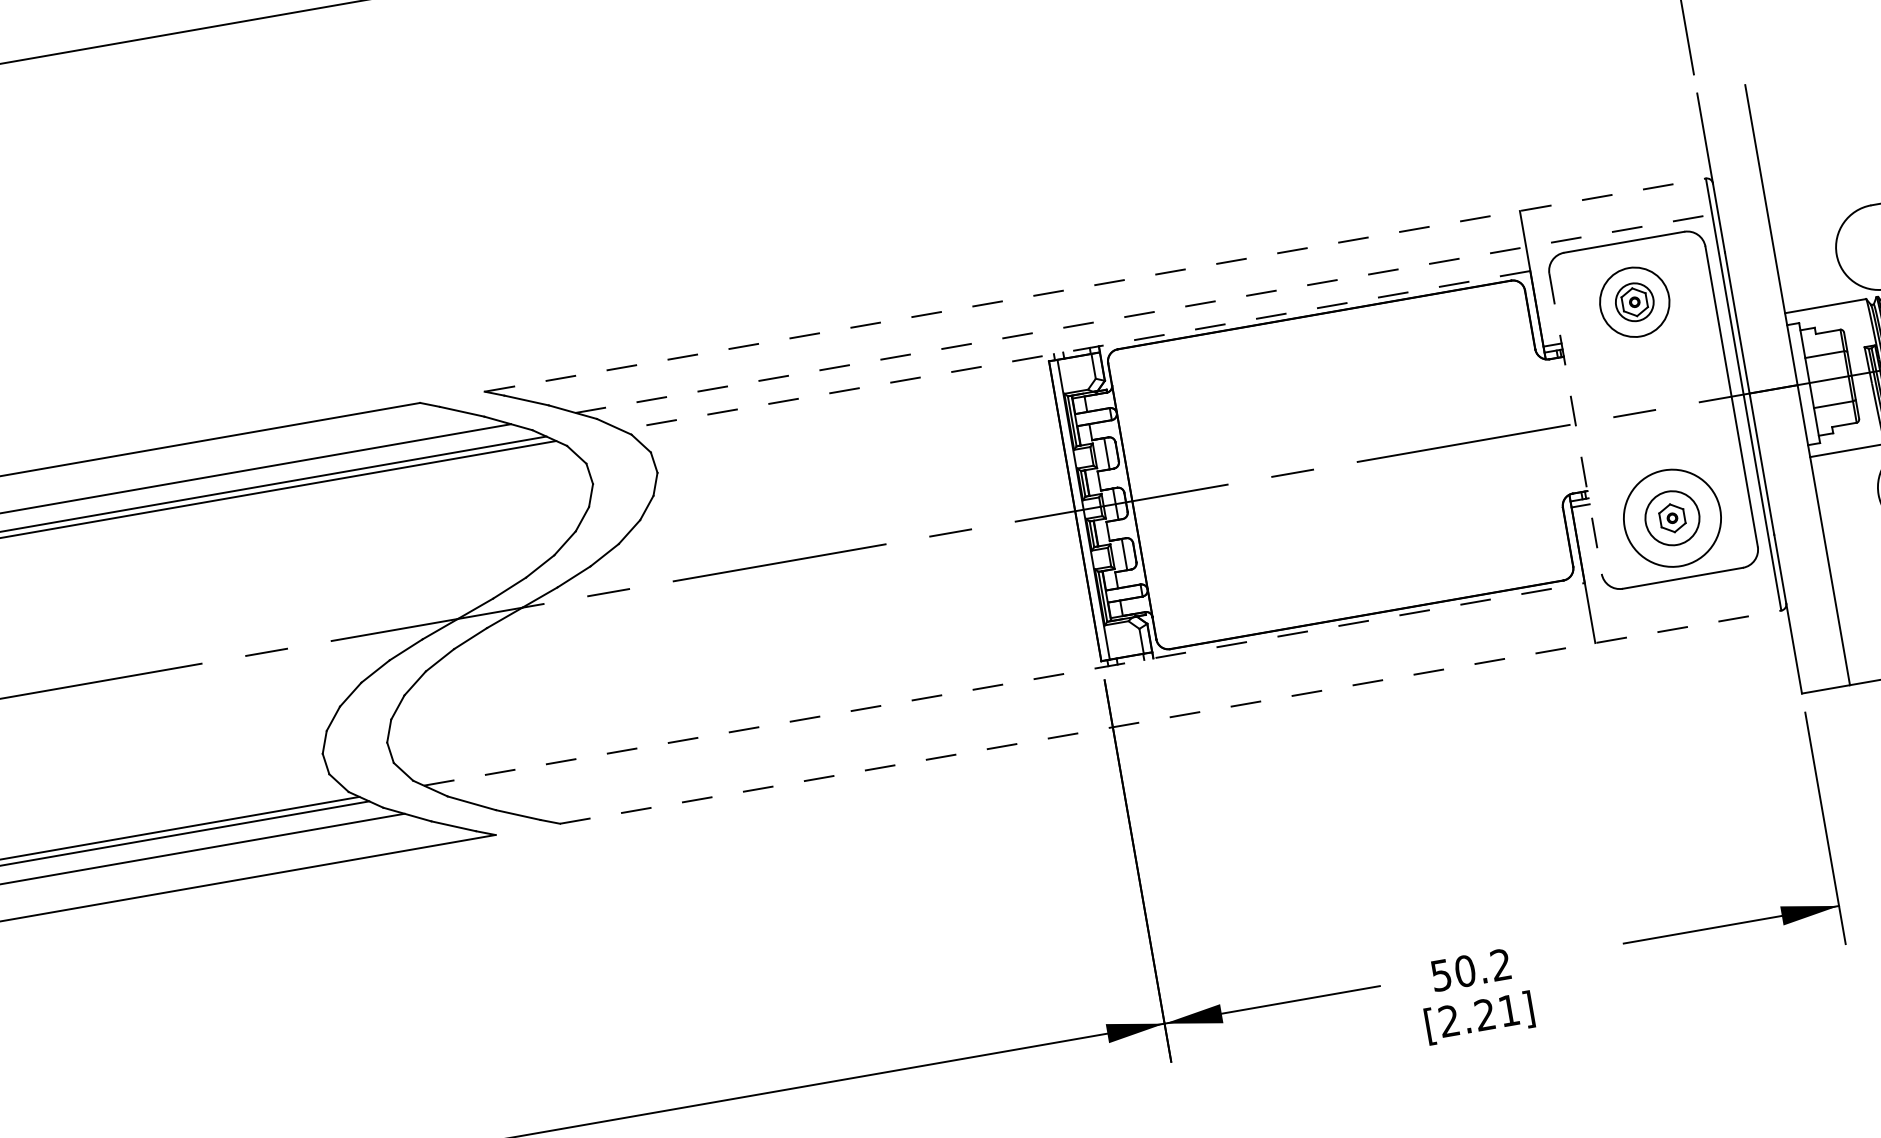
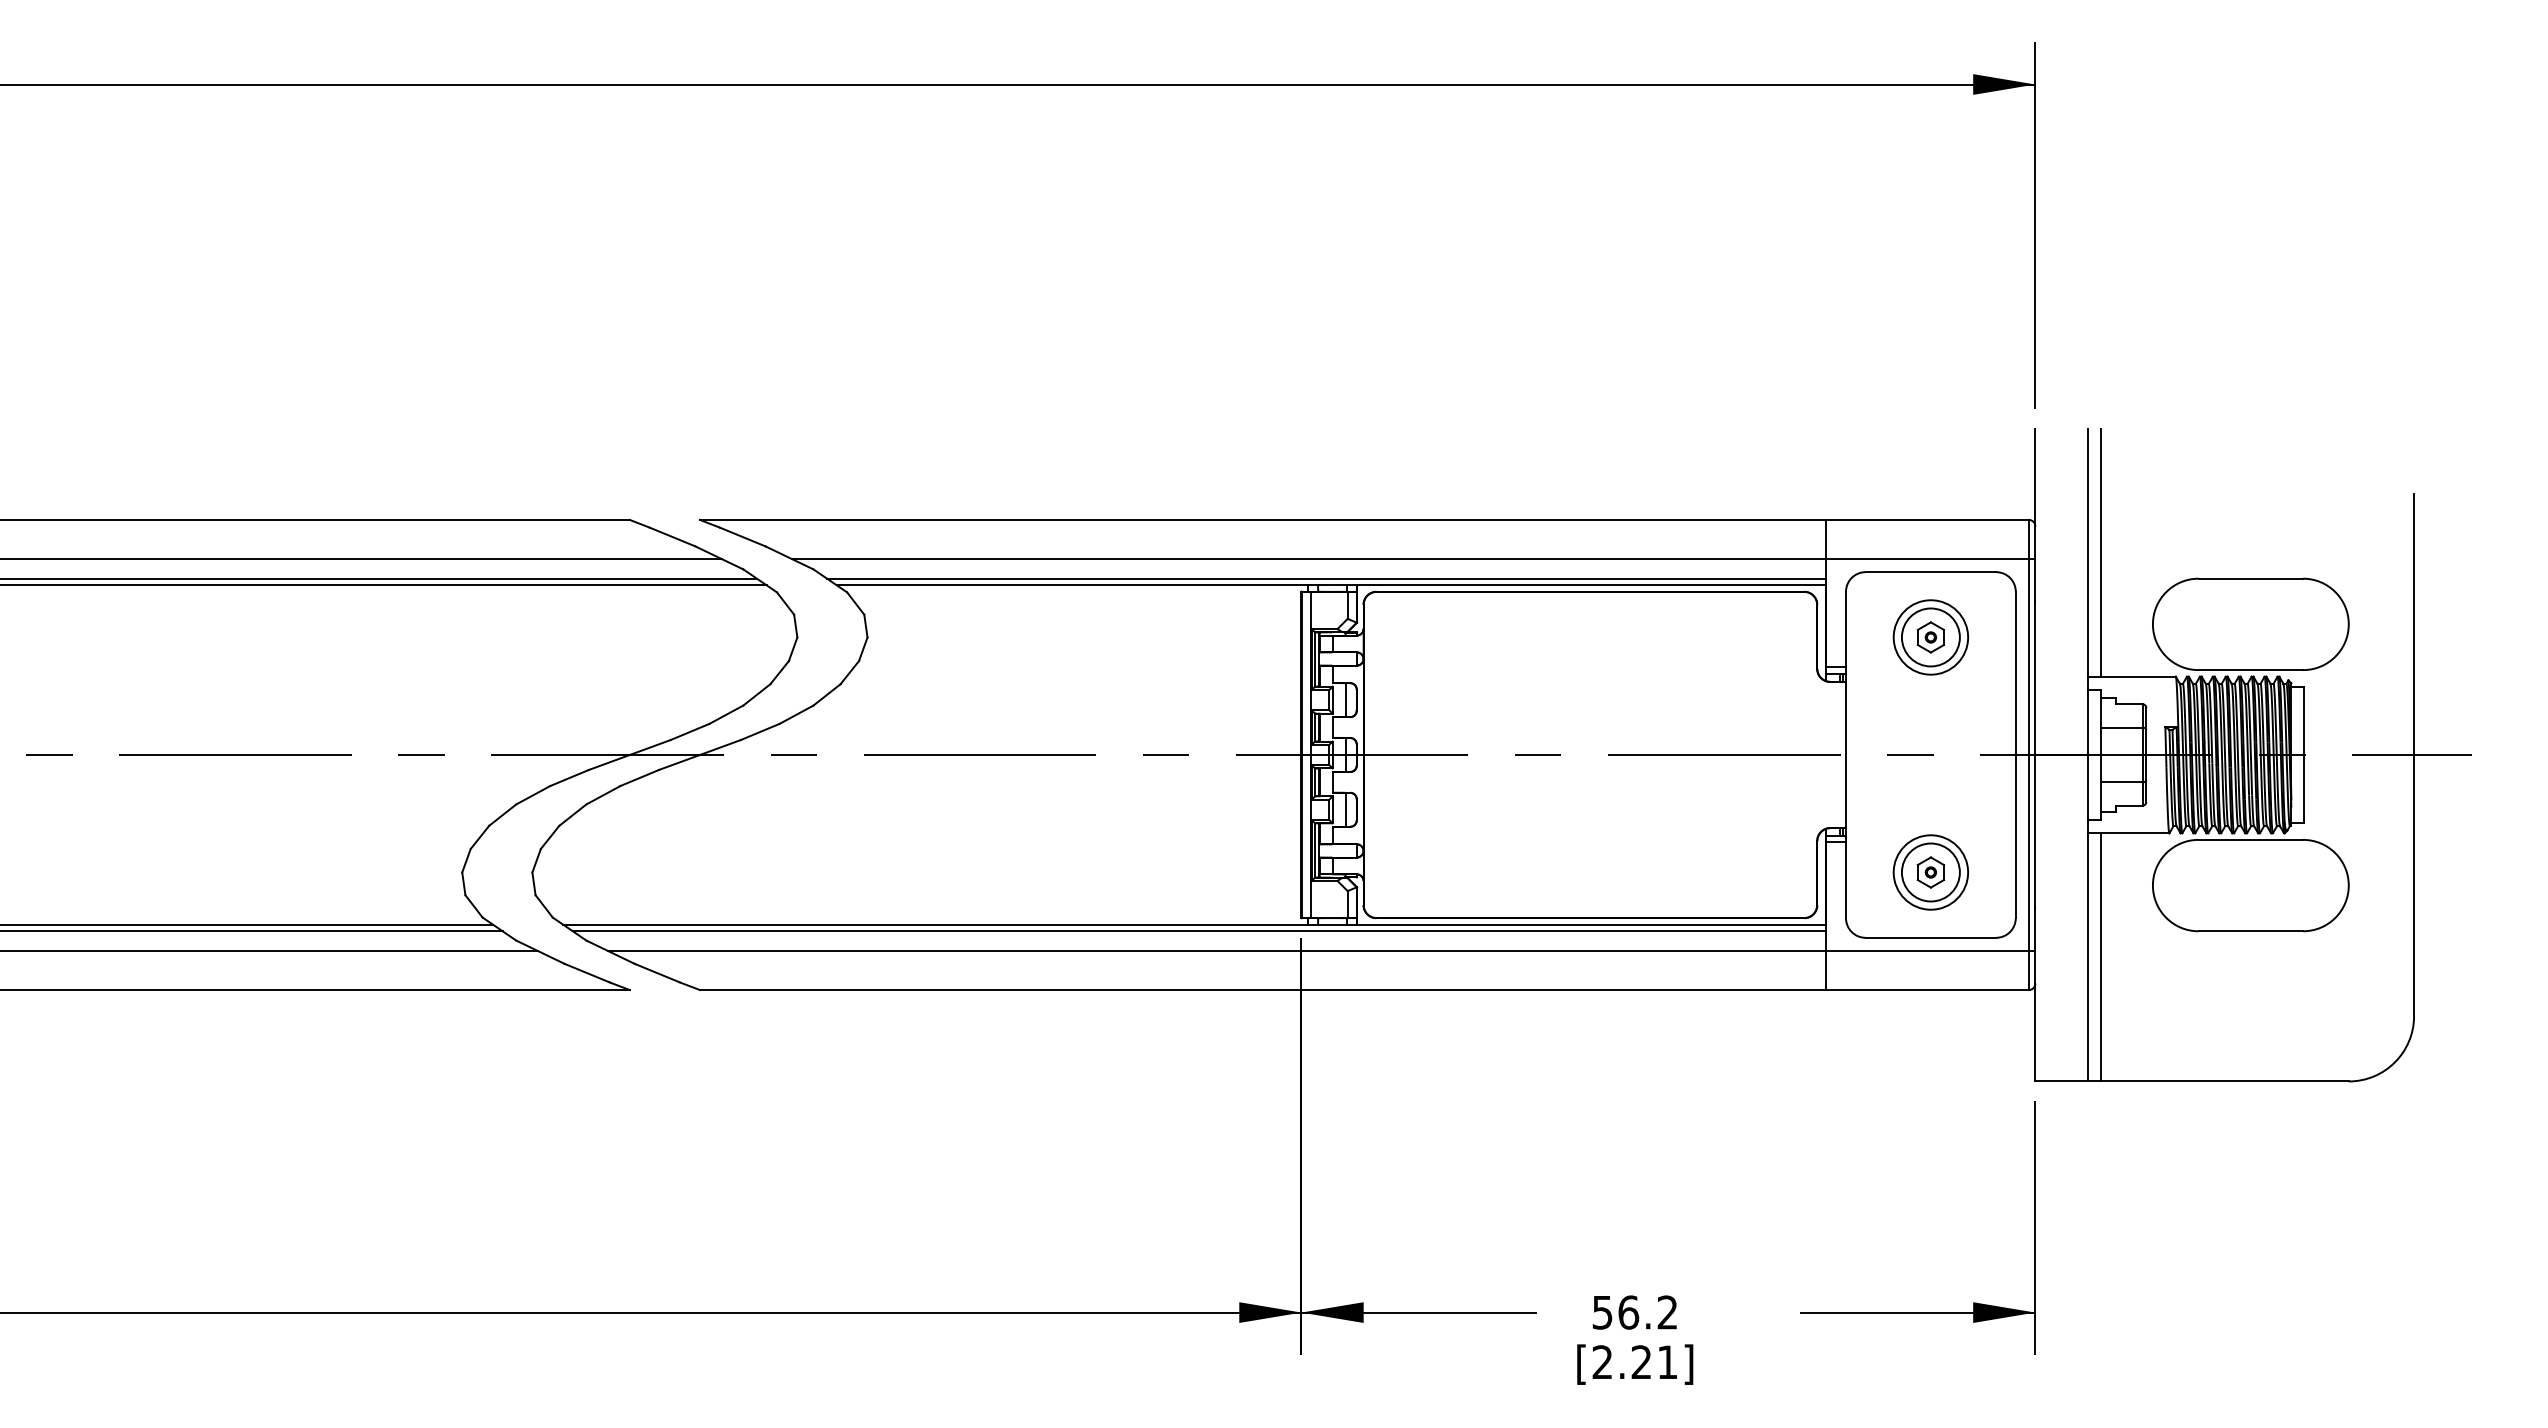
line: (1776, 196) -> (2100, 552), added
line: (1095, 284) -> (1364, 519), dashed -> solid
circle: (1634, 302) -> (1930, 637), size x1.43
line: (1146, 313) -> (1413, 559), dashed -> solid
line: (1069, 345) -> (1326, 578), added
line: (1075, 350) -> (1331, 585), dashed -> solid
line: (1576, 424) -> (1846, 755), dashed -> solid
circle: (1672, 518) -> (1930, 872), size x0.71
line: (1841, 569) -> (2100, 957), added
line: (1004, 684) -> (1194, 924), dashed -> solid
line: (1124, 687) -> (1321, 950), added
line: (1009, 689) -> (1199, 931), added
line: (1170, 717) -> (1364, 990), dashed -> solid
text: (1465, 971) -> (1628, 1312), 50.2 -> 56.2

